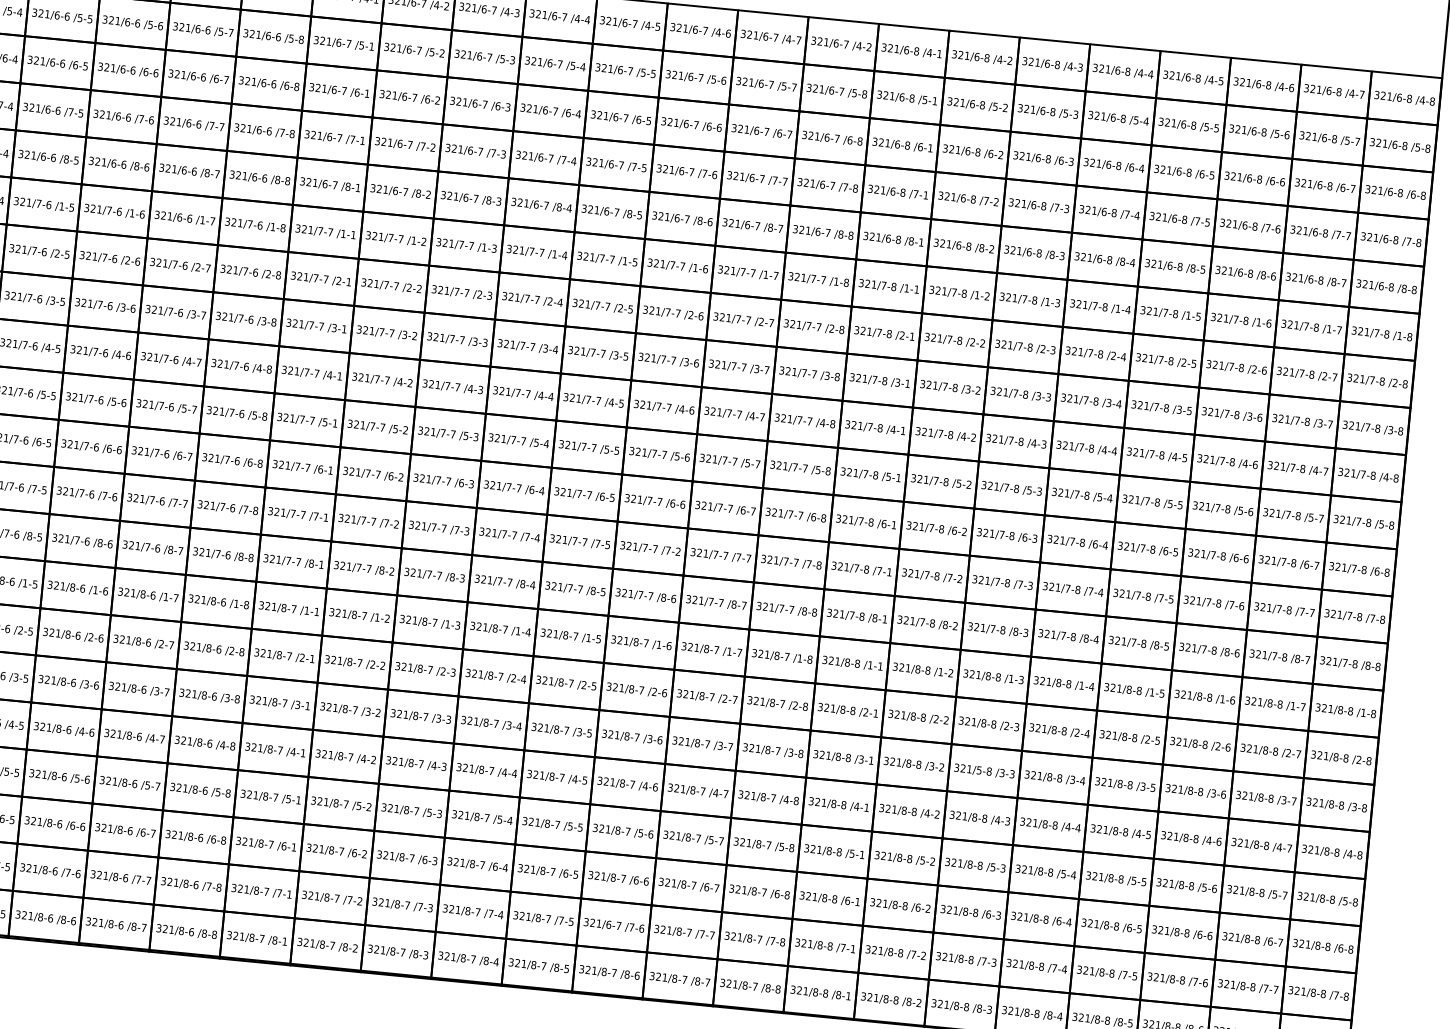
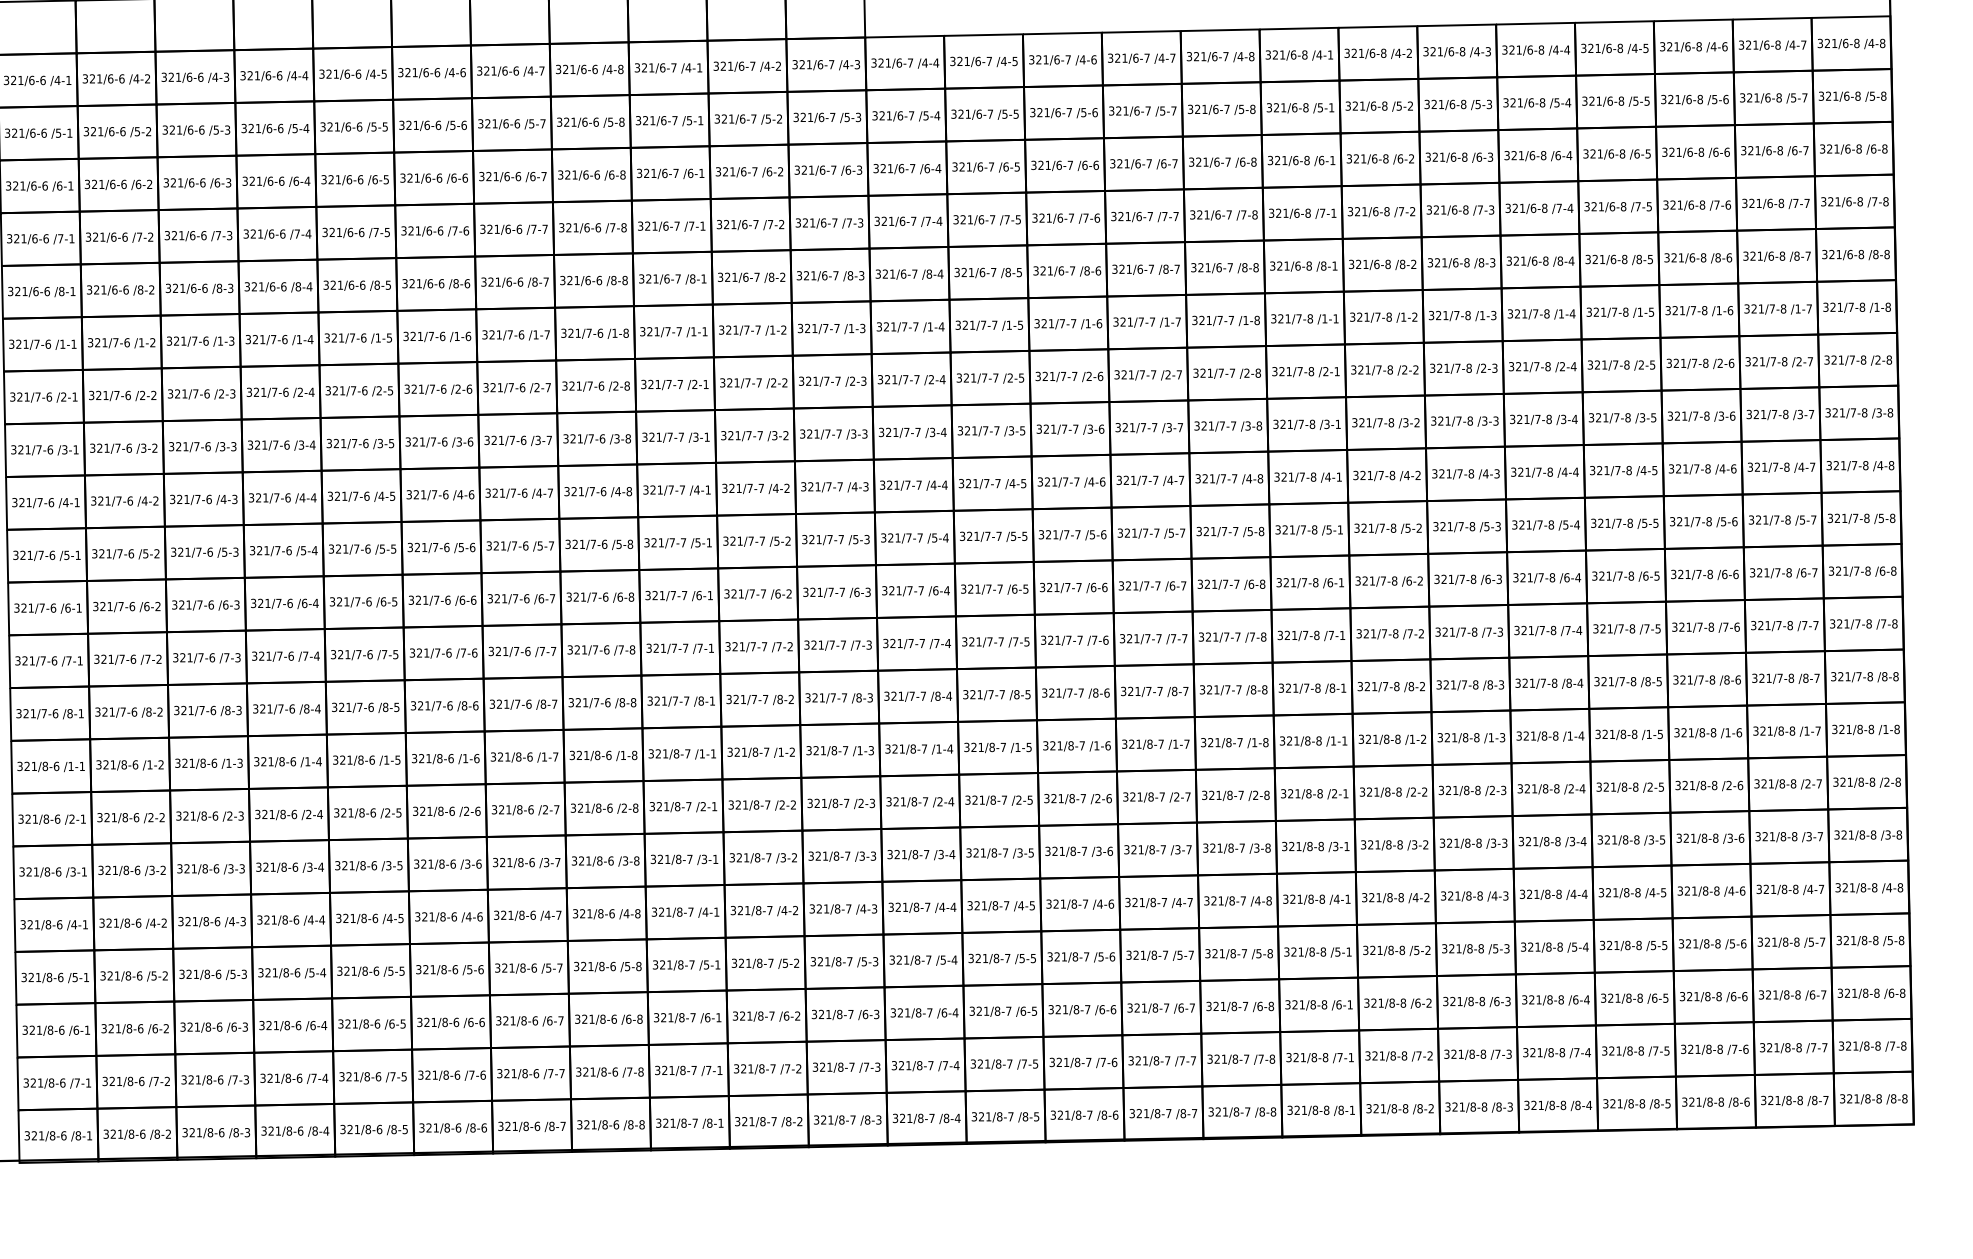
text: (869, 47) -> (1251, 56), /4-2 -> /4-8
text: (180, 217) -> (510, 334), 321/6-6 -> 321/7-6
text: (677, 551) -> (1105, 639), /7-2 -> /7-6
text: (979, 769) -> (1467, 842), 321/5-8 -> 321/8-8
text: (608, 923) -> (1077, 1061), 321/6-7 -> 321/8-7

